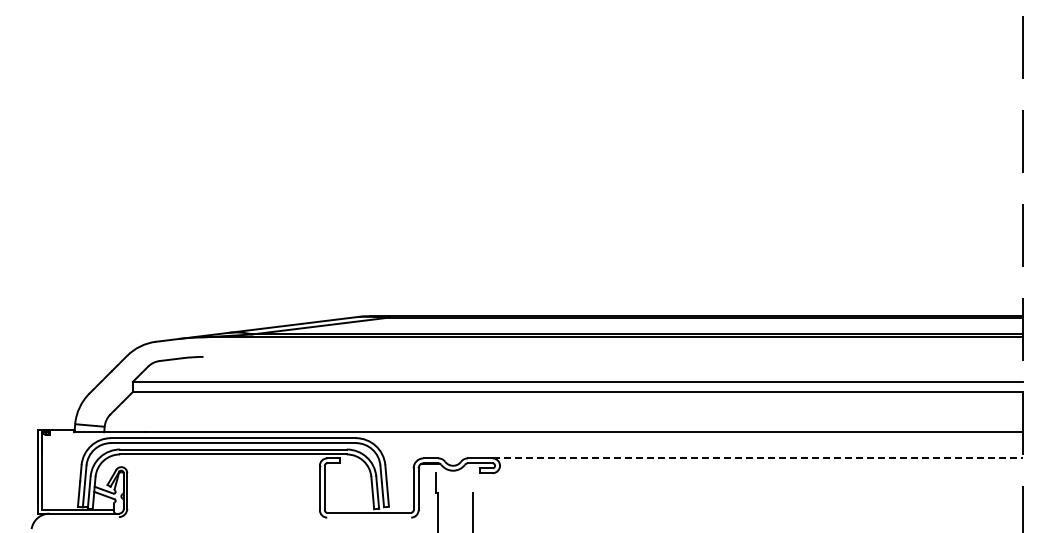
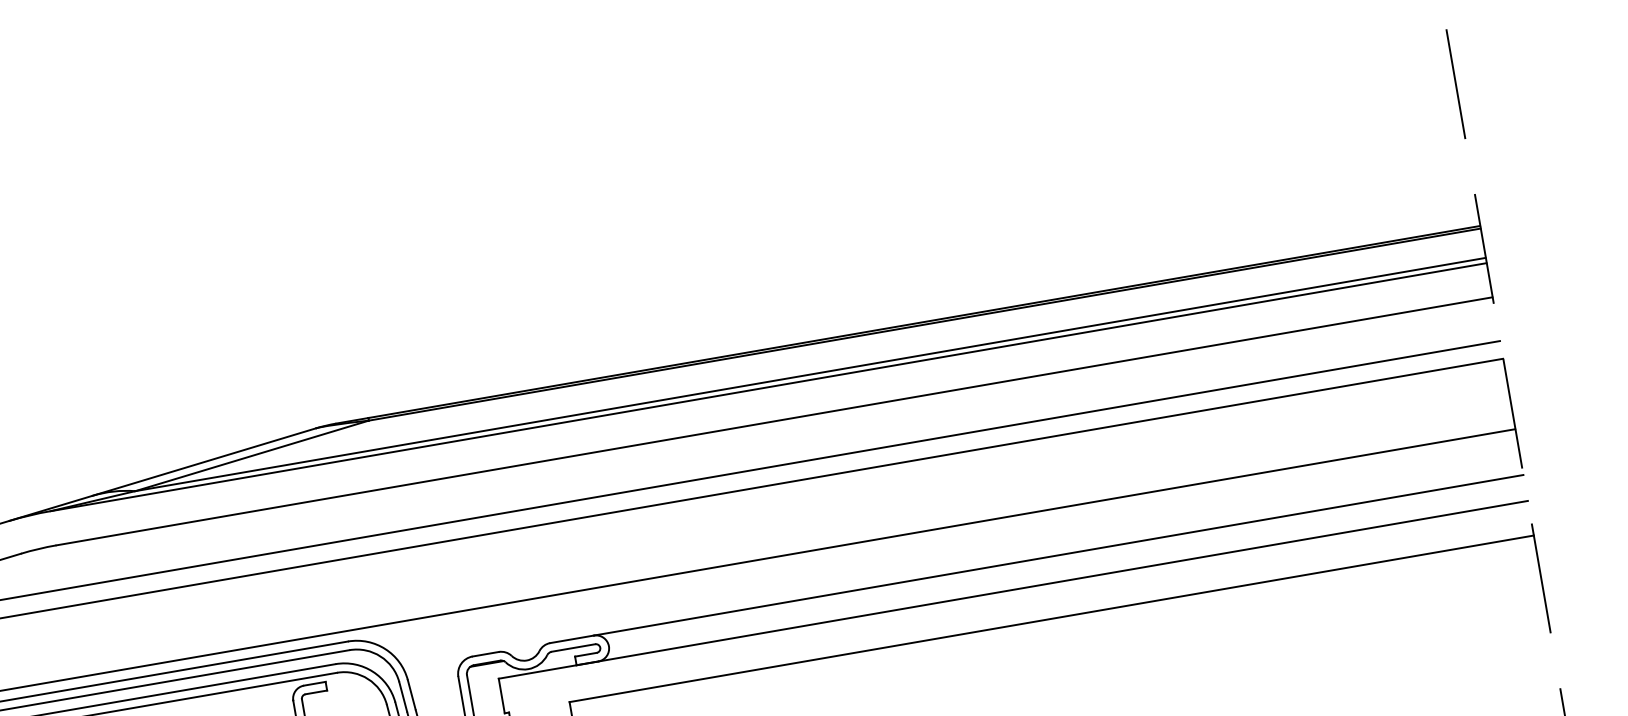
line: (613, 356) -> (774, 420), added
line: (758, 458) -> (1059, 555), dashed -> solid
line: (729, 473) -> (1013, 590), added
line: (747, 492) -> (1050, 618), added

